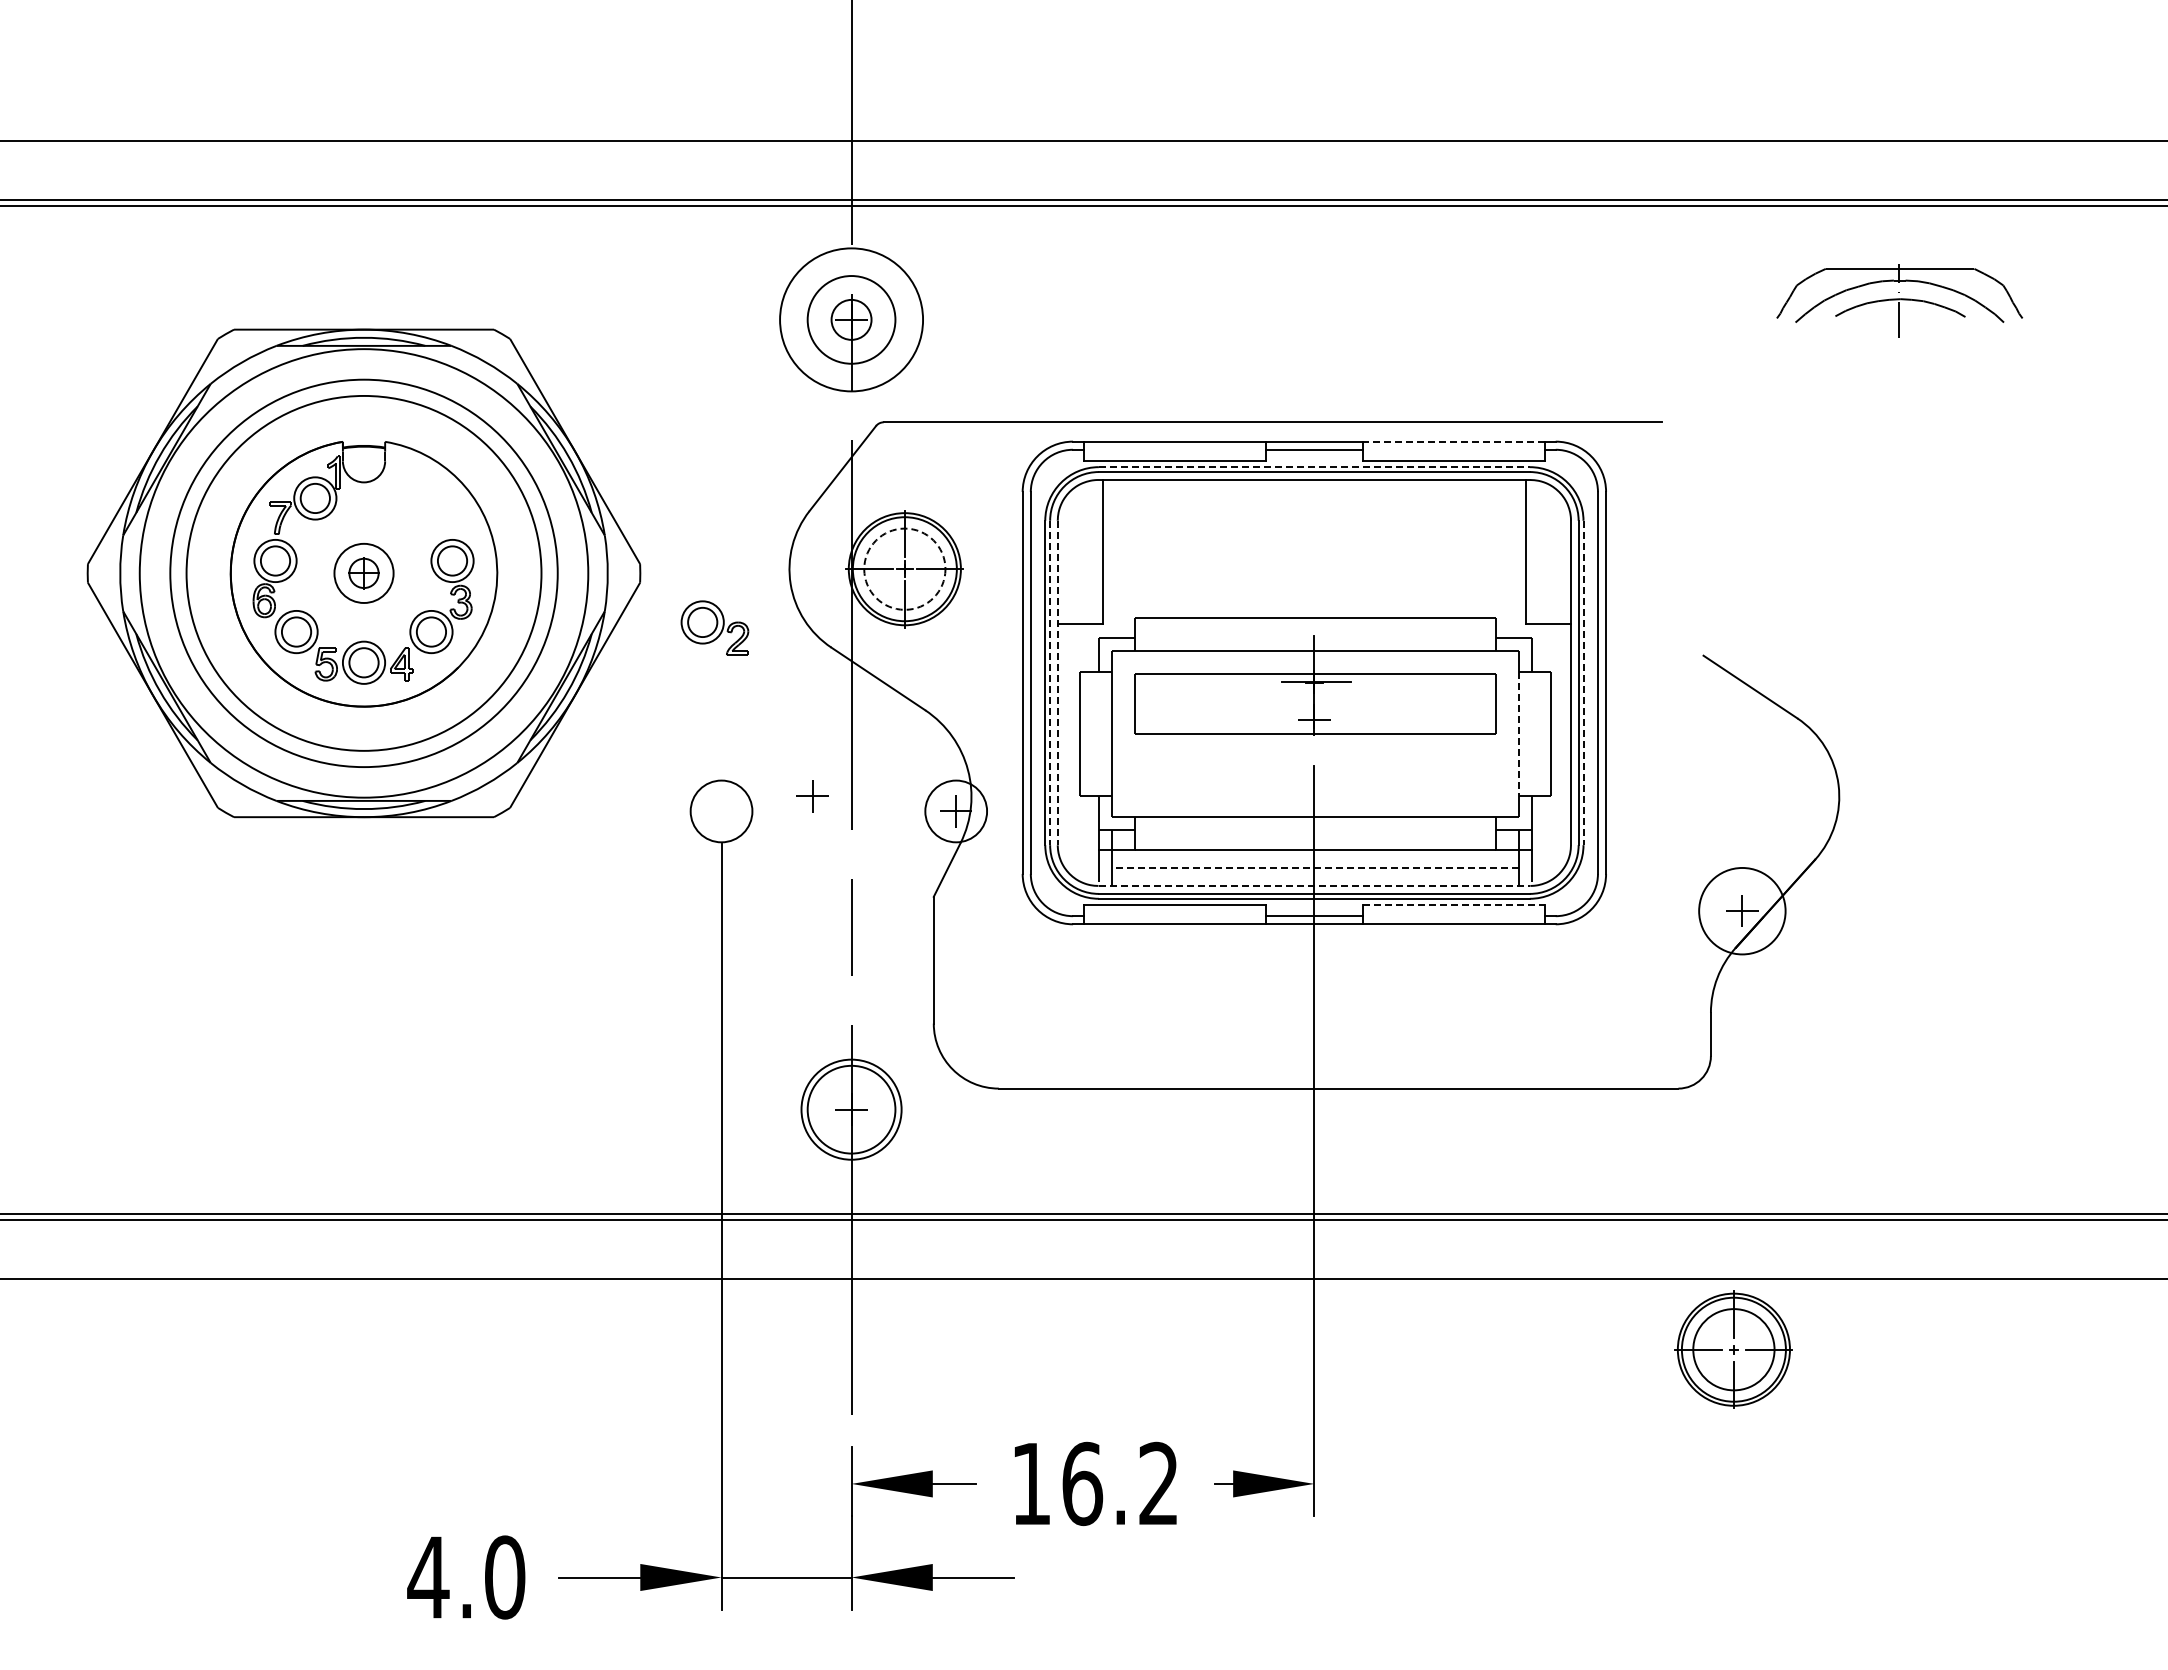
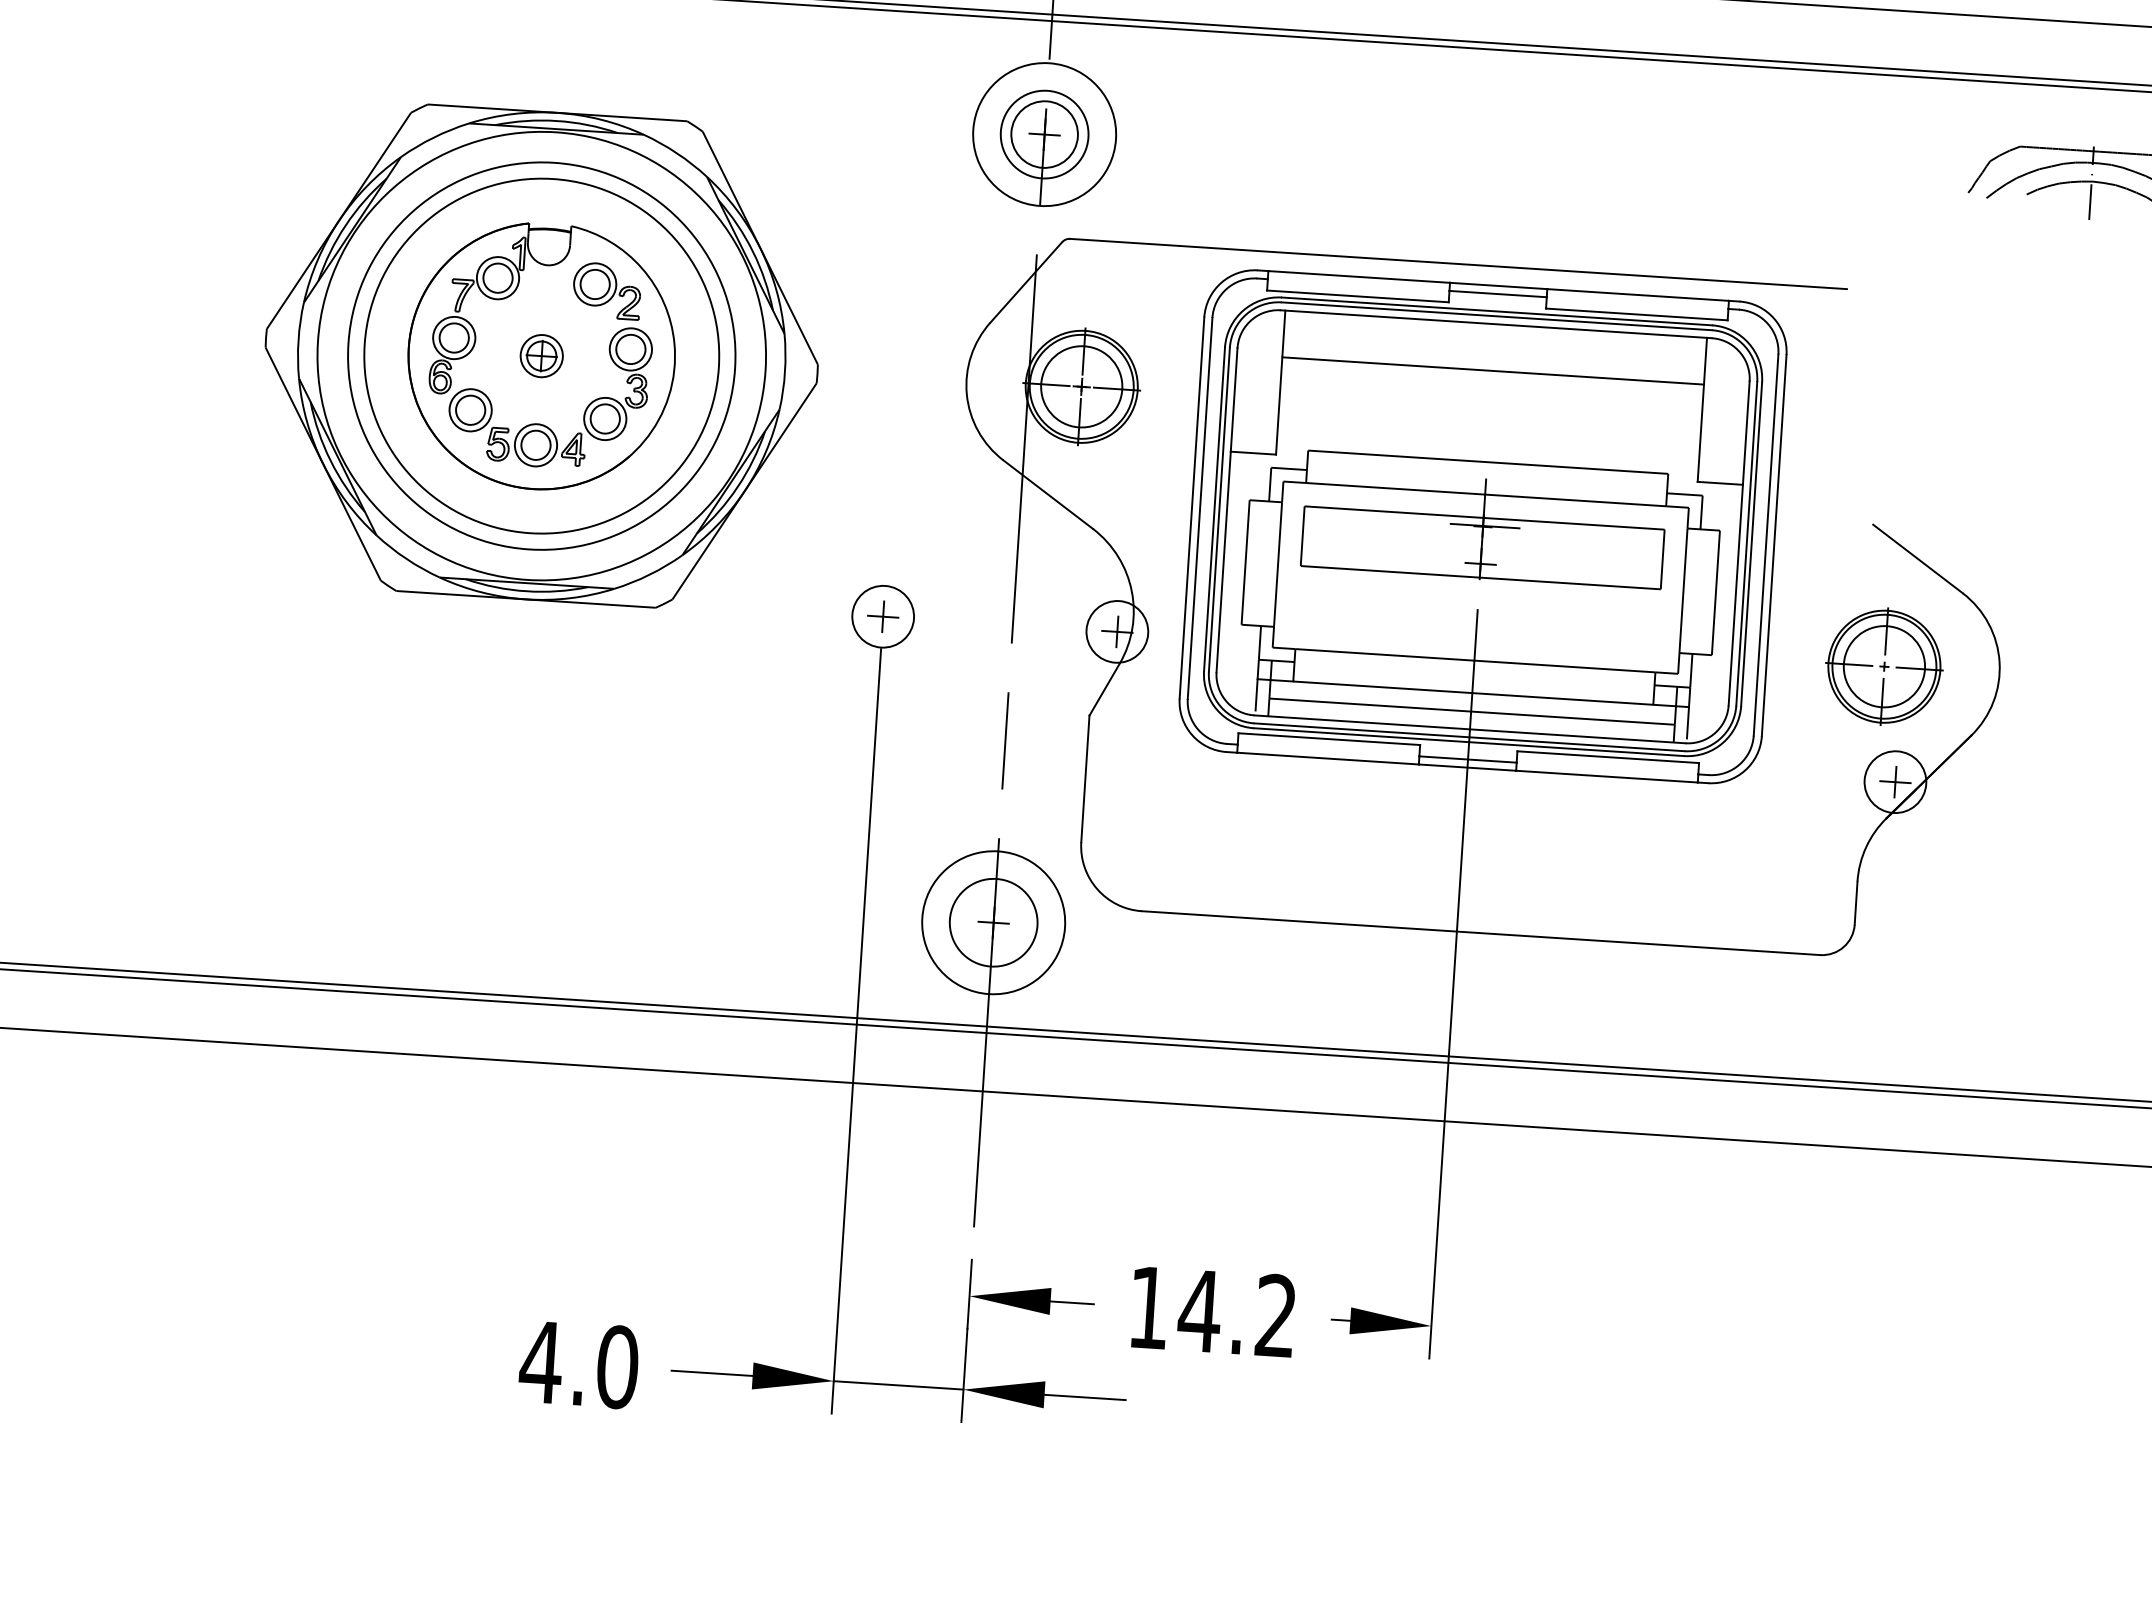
circle: (851, 319) -> (1044, 134), size x1.67
line: (1453, 441) -> (1637, 294), dashed -> solid
line: (1314, 467) -> (1497, 311), dashed -> solid
line: (1314, 526) -> (1493, 370), added
circle: (904, 568) -> (1081, 386), dashed -> solid
circle: (363, 573) -> (541, 356), size x0.71
part: (714, 627) -> (606, 290), moved
line: (1050, 683) -> (1219, 510), dashed -> solid
line: (1057, 683) -> (1226, 510), dashed -> solid
line: (1583, 683) -> (1751, 544), dashed -> solid
line: (1518, 734) -> (1683, 591), dashed -> solid
part: (812, 796) -> (883, 616), moved
line: (1314, 868) -> (1471, 711), dashed -> solid
line: (1314, 885) -> (1470, 728), dashed -> solid
line: (1454, 904) -> (1608, 756), dashed -> solid
circle: (1742, 911) -> (1895, 782), size x0.71
circle: (851, 1109) -> (993, 922), size x1.43
part: (1733, 1349) -> (1884, 666), moved
text: (1082, 1483) -> (1200, 1310), 16.2 -> 14.2

